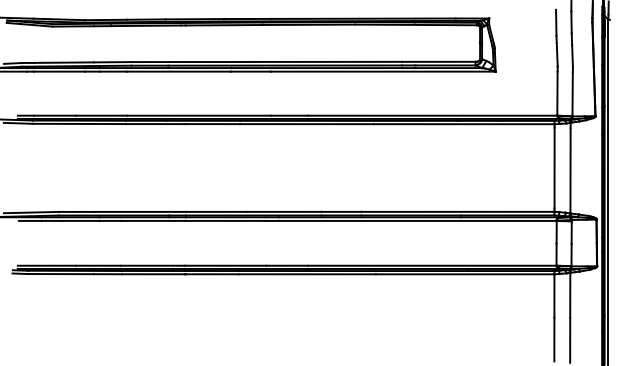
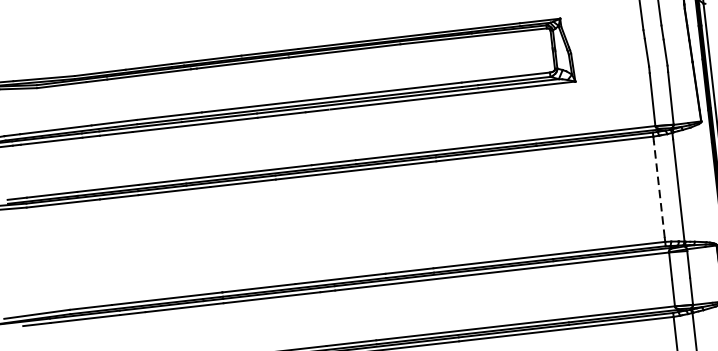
line: (554, 167) -> (659, 188), solid -> dashed

